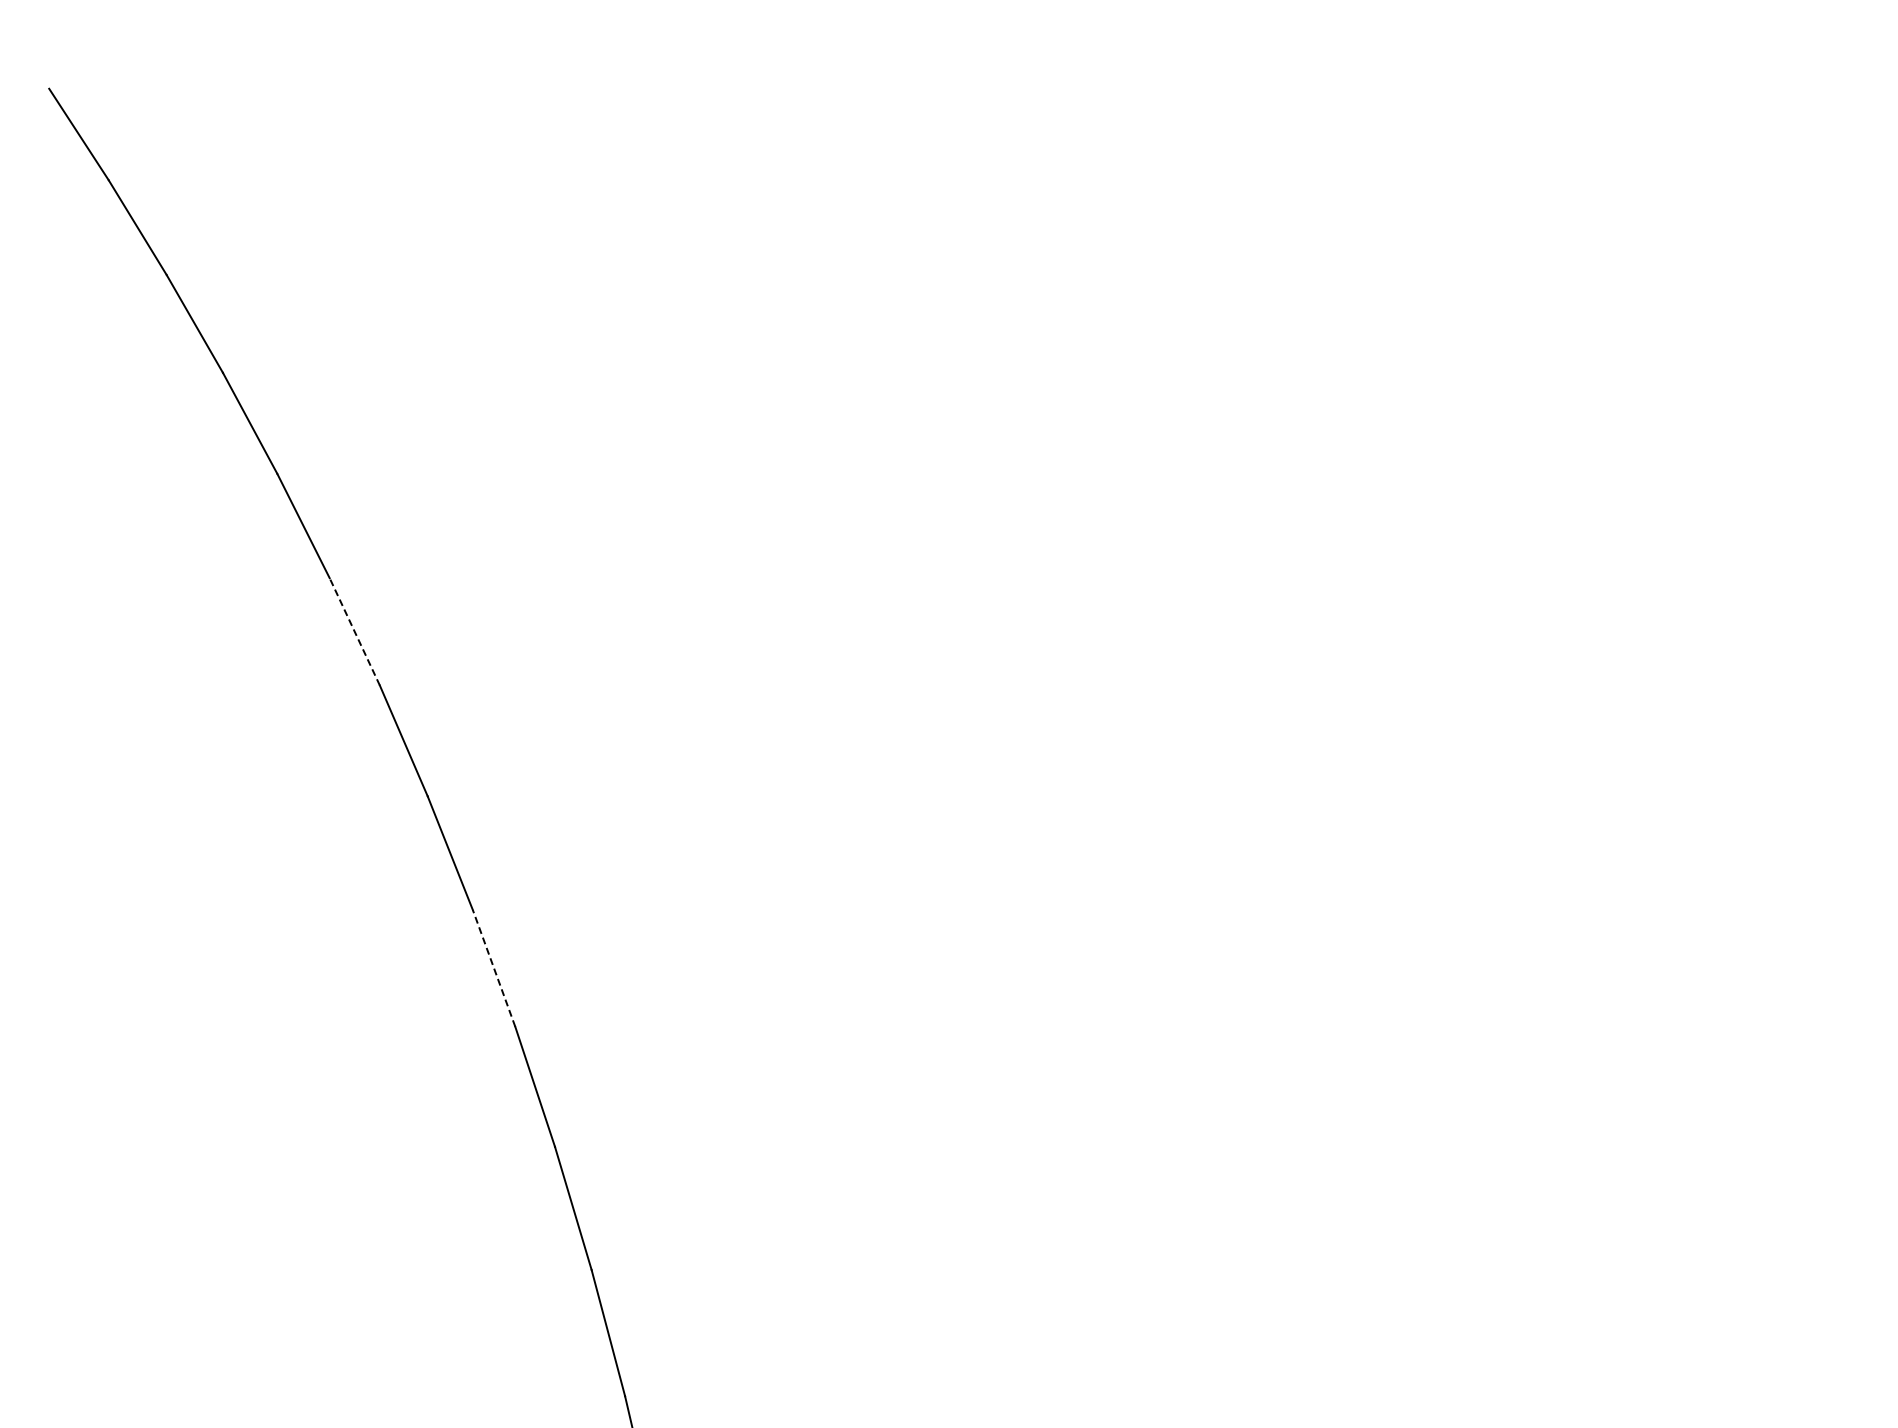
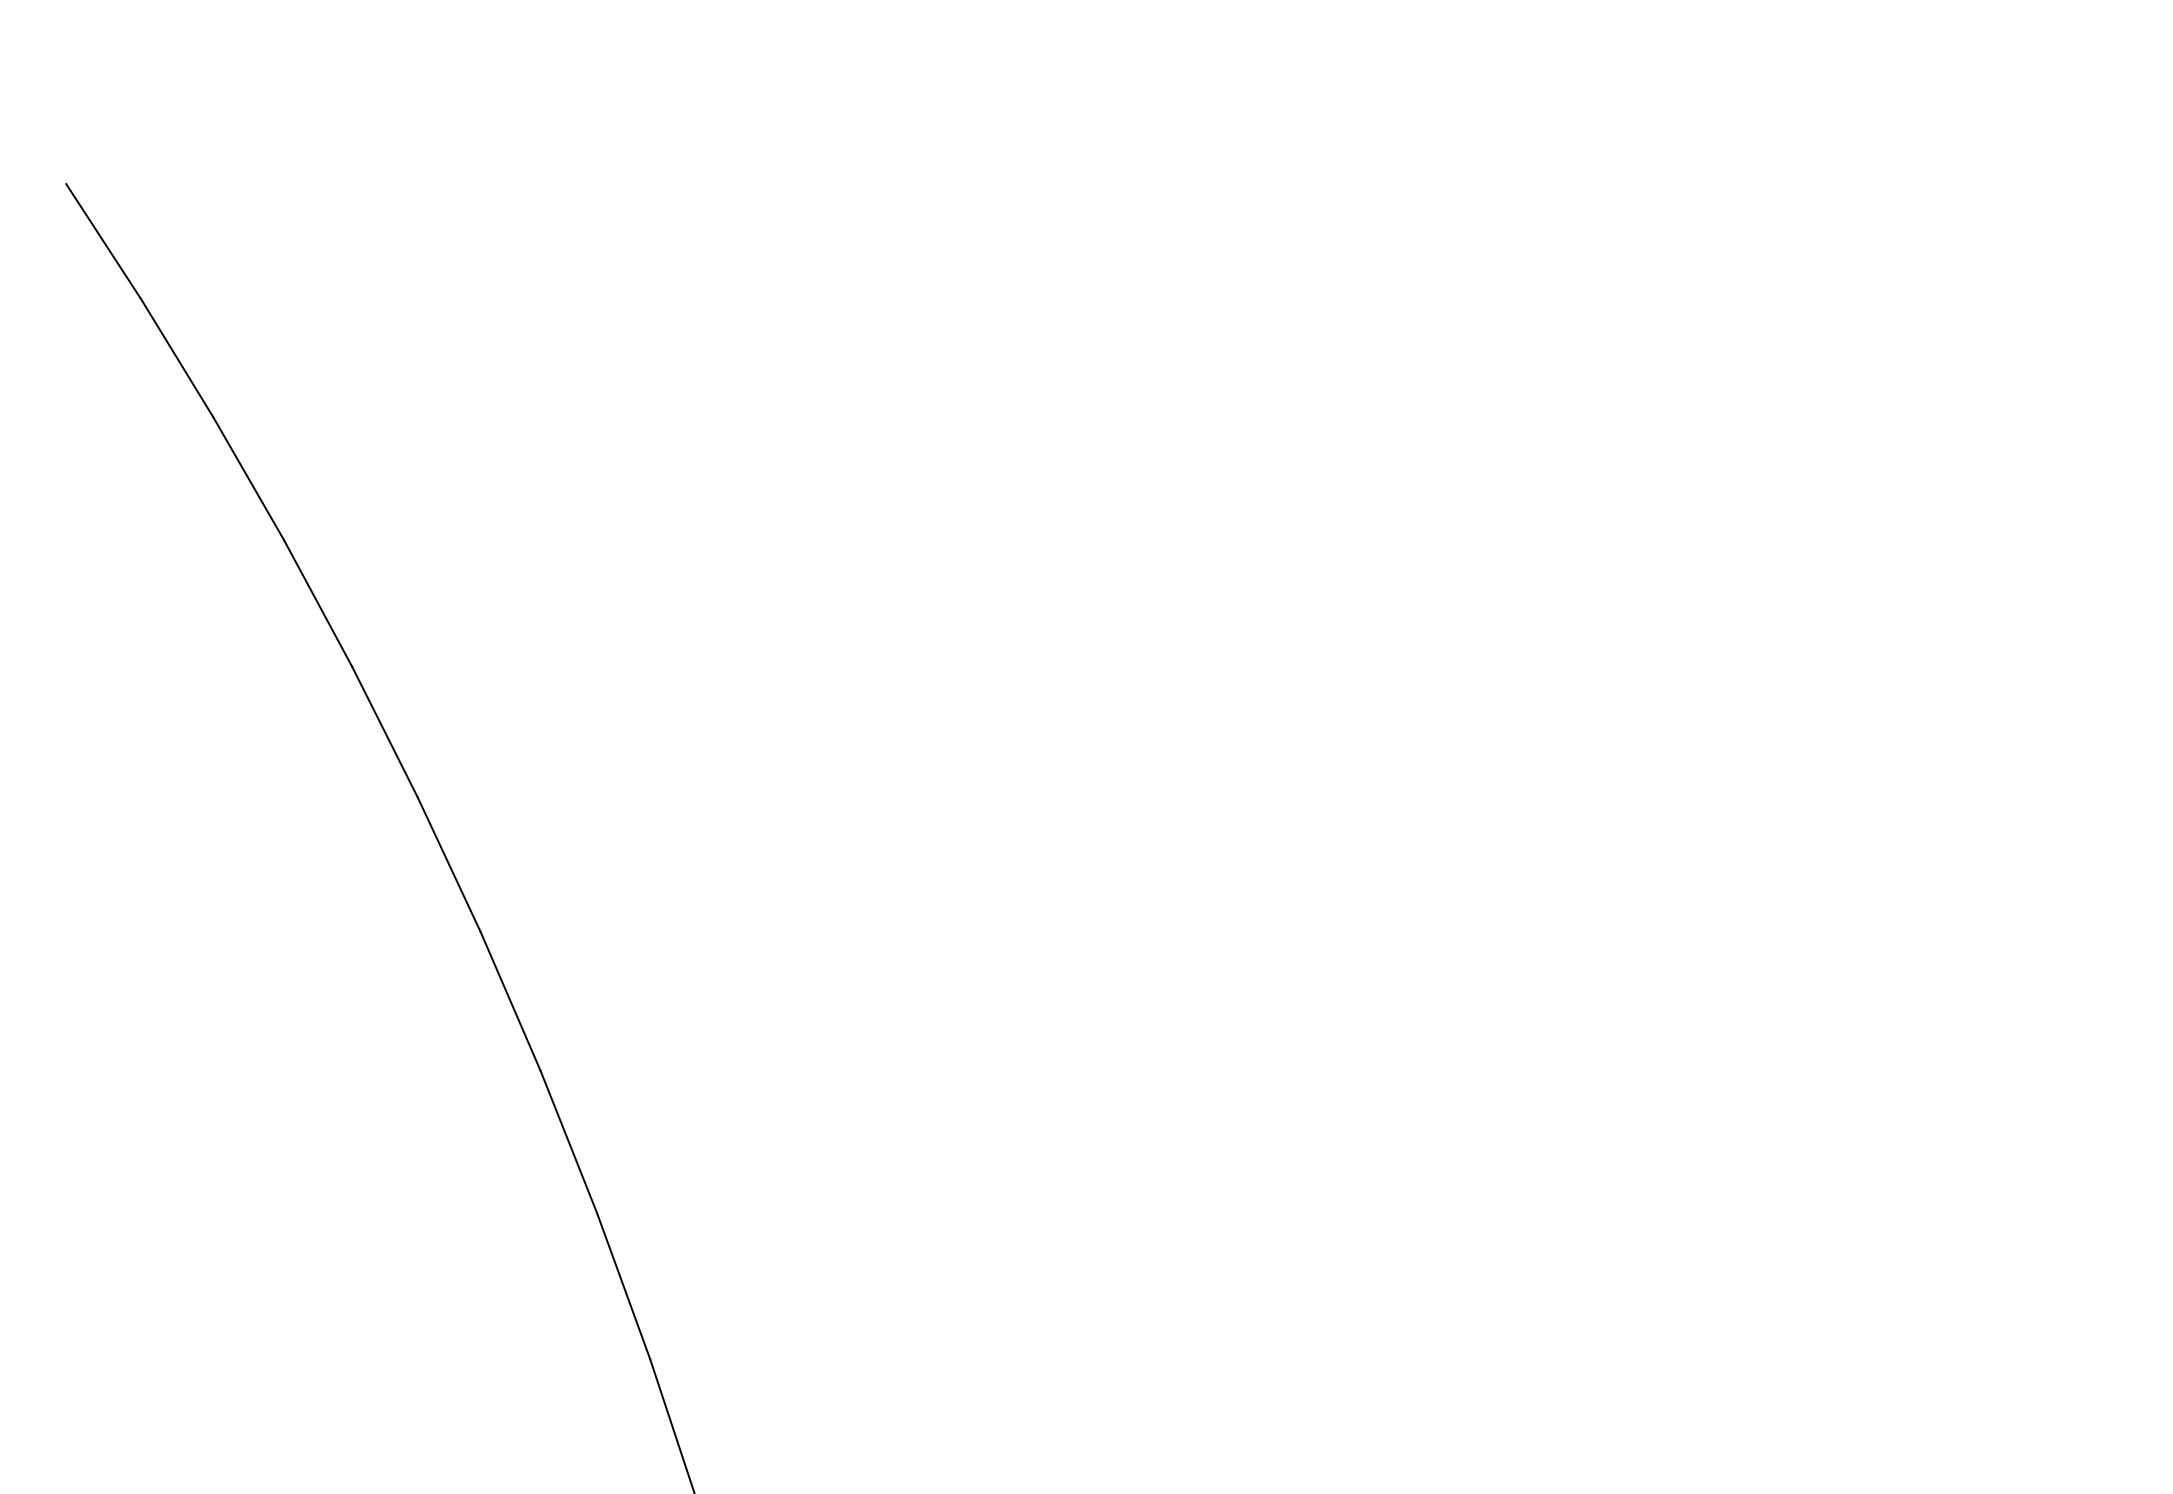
line: (354, 631) -> (448, 864), dashed -> solid
line: (493, 968) -> (622, 1286), dashed -> solid

